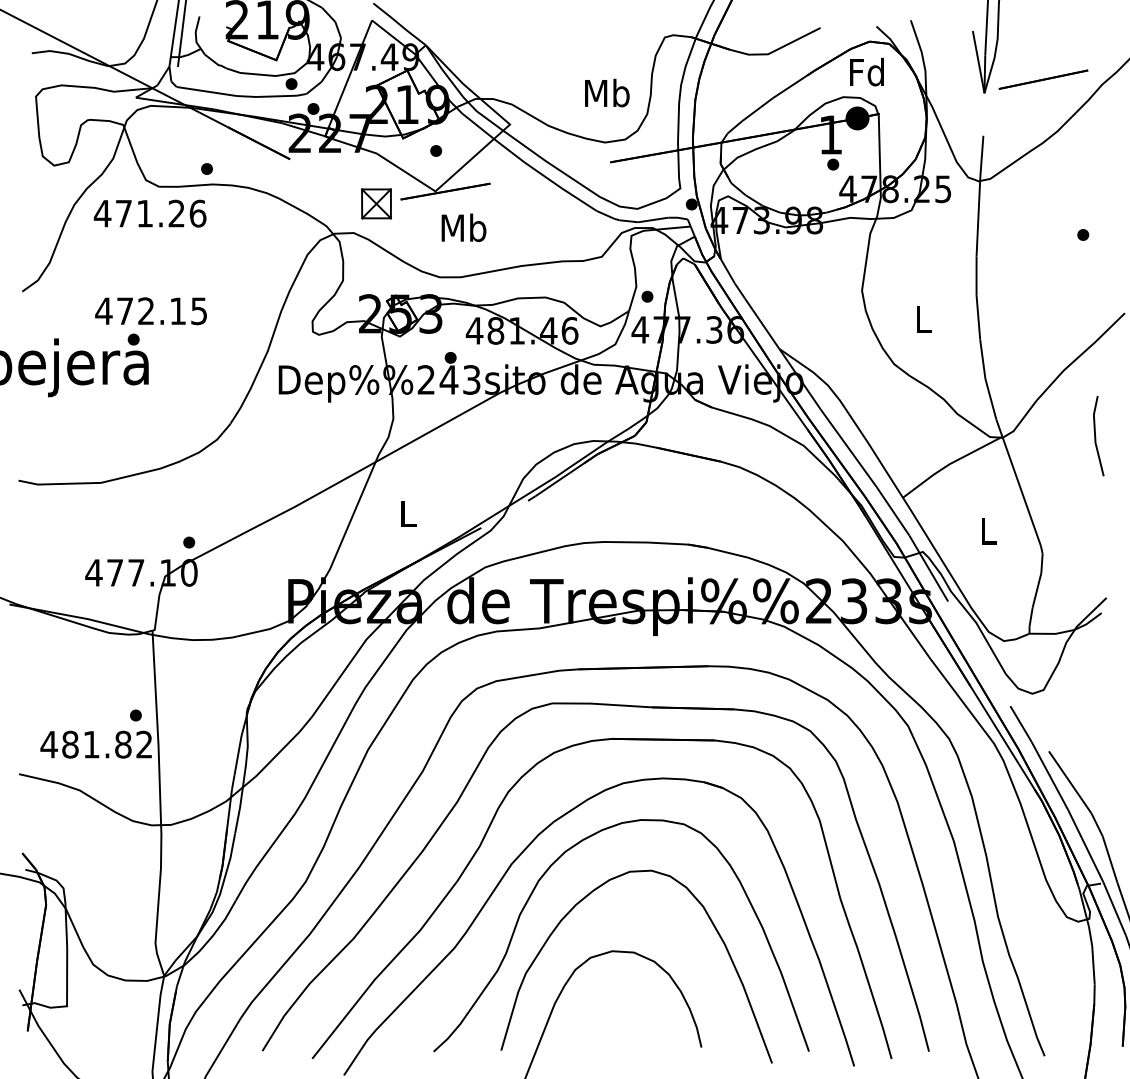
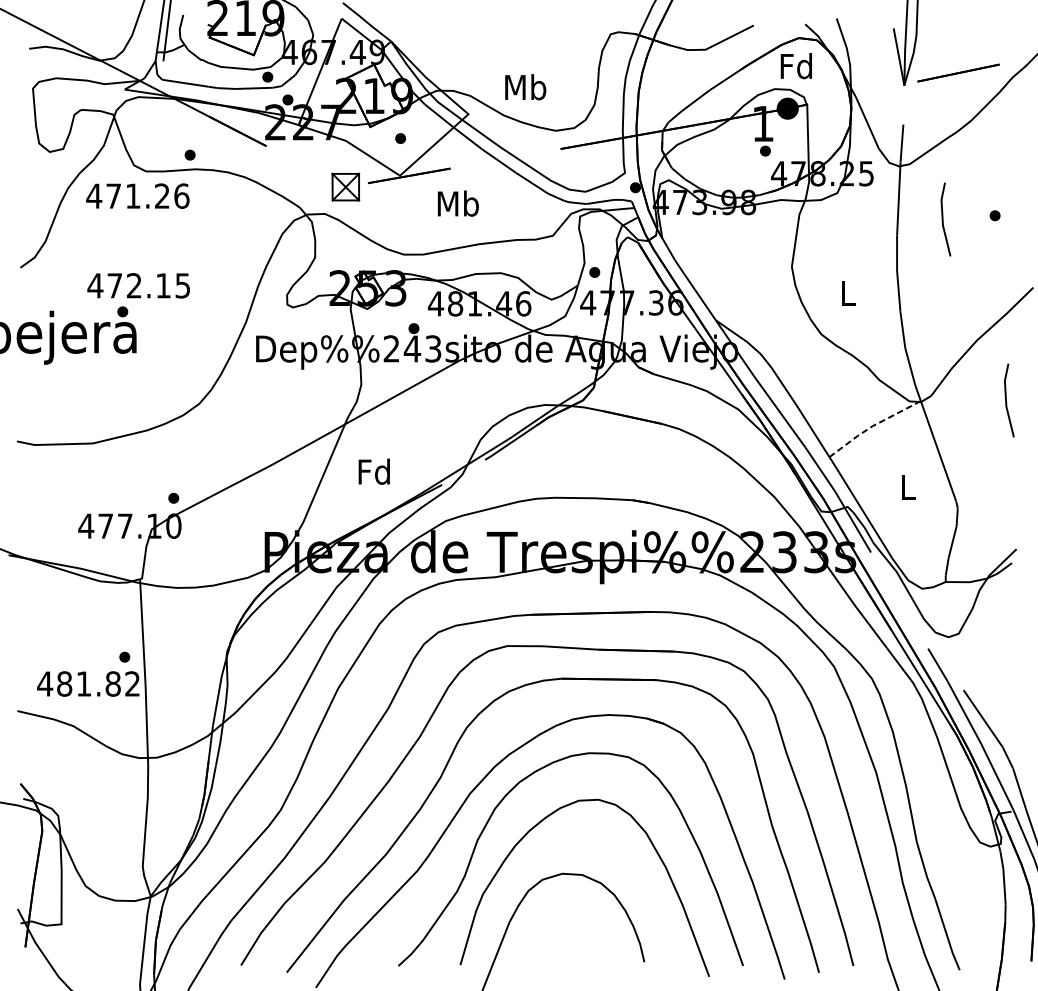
text: (607, 92) -> (525, 86), moved
text: (463, 227) -> (457, 203), moved
line: (1027, 239) -> (943, 219), added
line: (949, 464) -> (872, 426), solid -> dashed
text: (407, 513) -> (374, 471), L -> Fd

